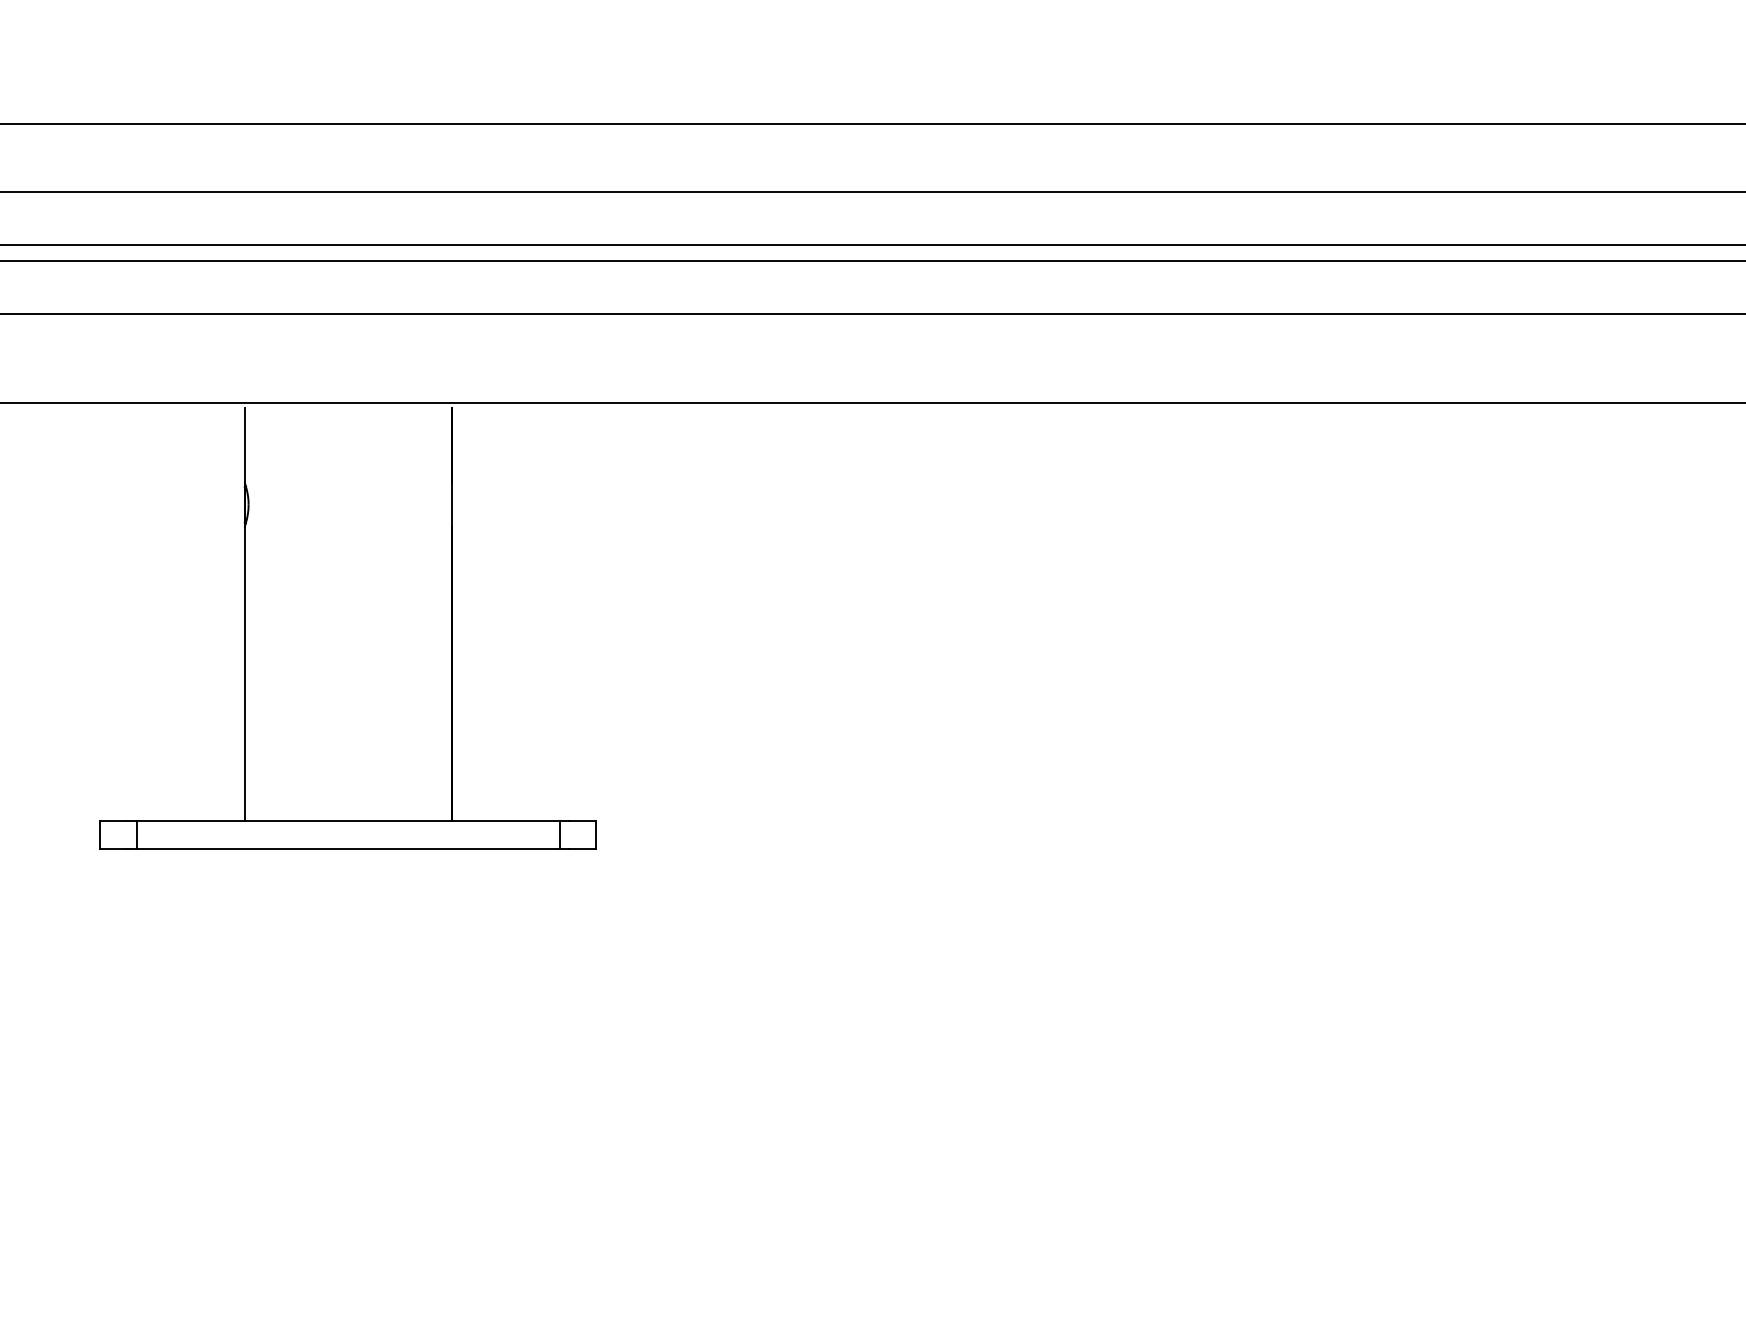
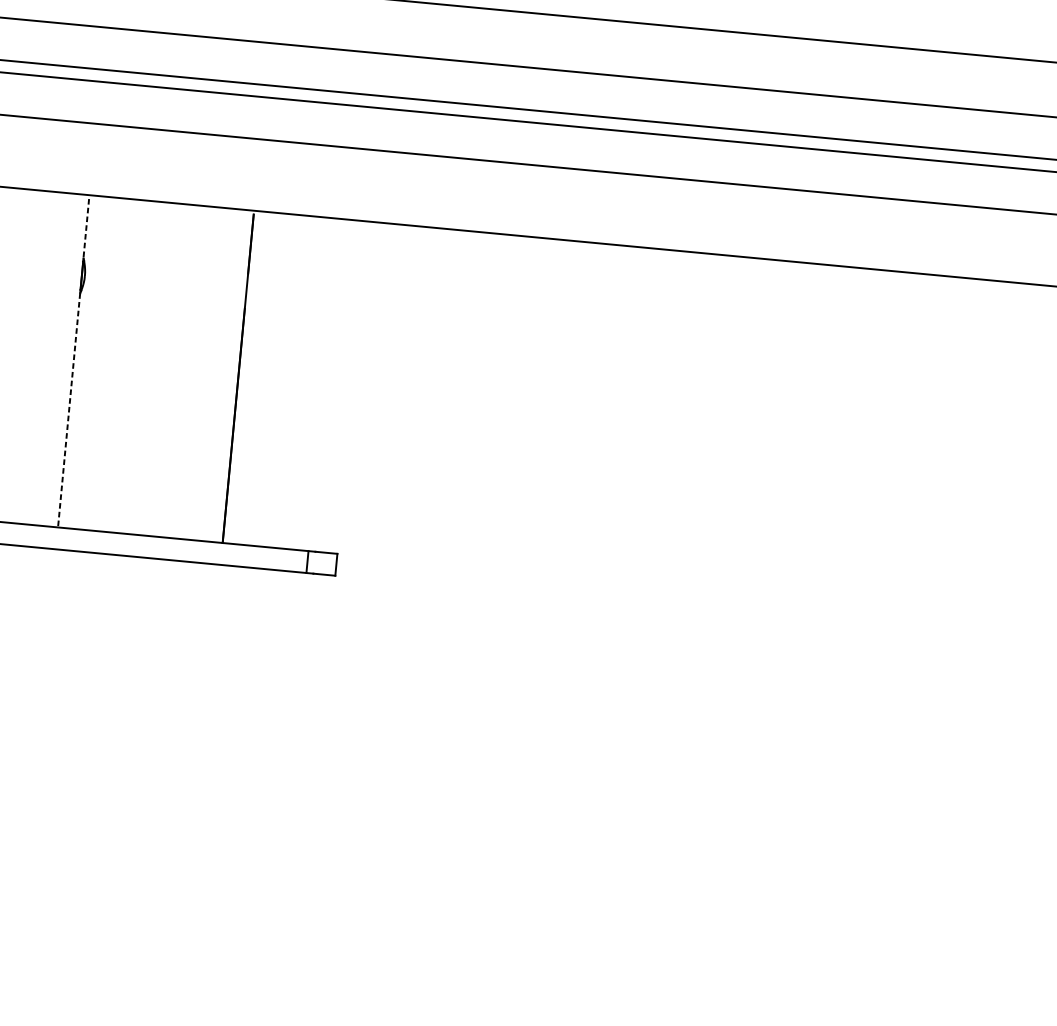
line: (244, 445) -> (86, 228), solid -> dashed
line: (244, 674) -> (68, 410), solid -> dashed

